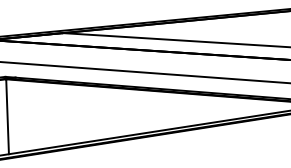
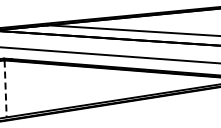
line: (7, 117) -> (5, 89), solid -> dashed

